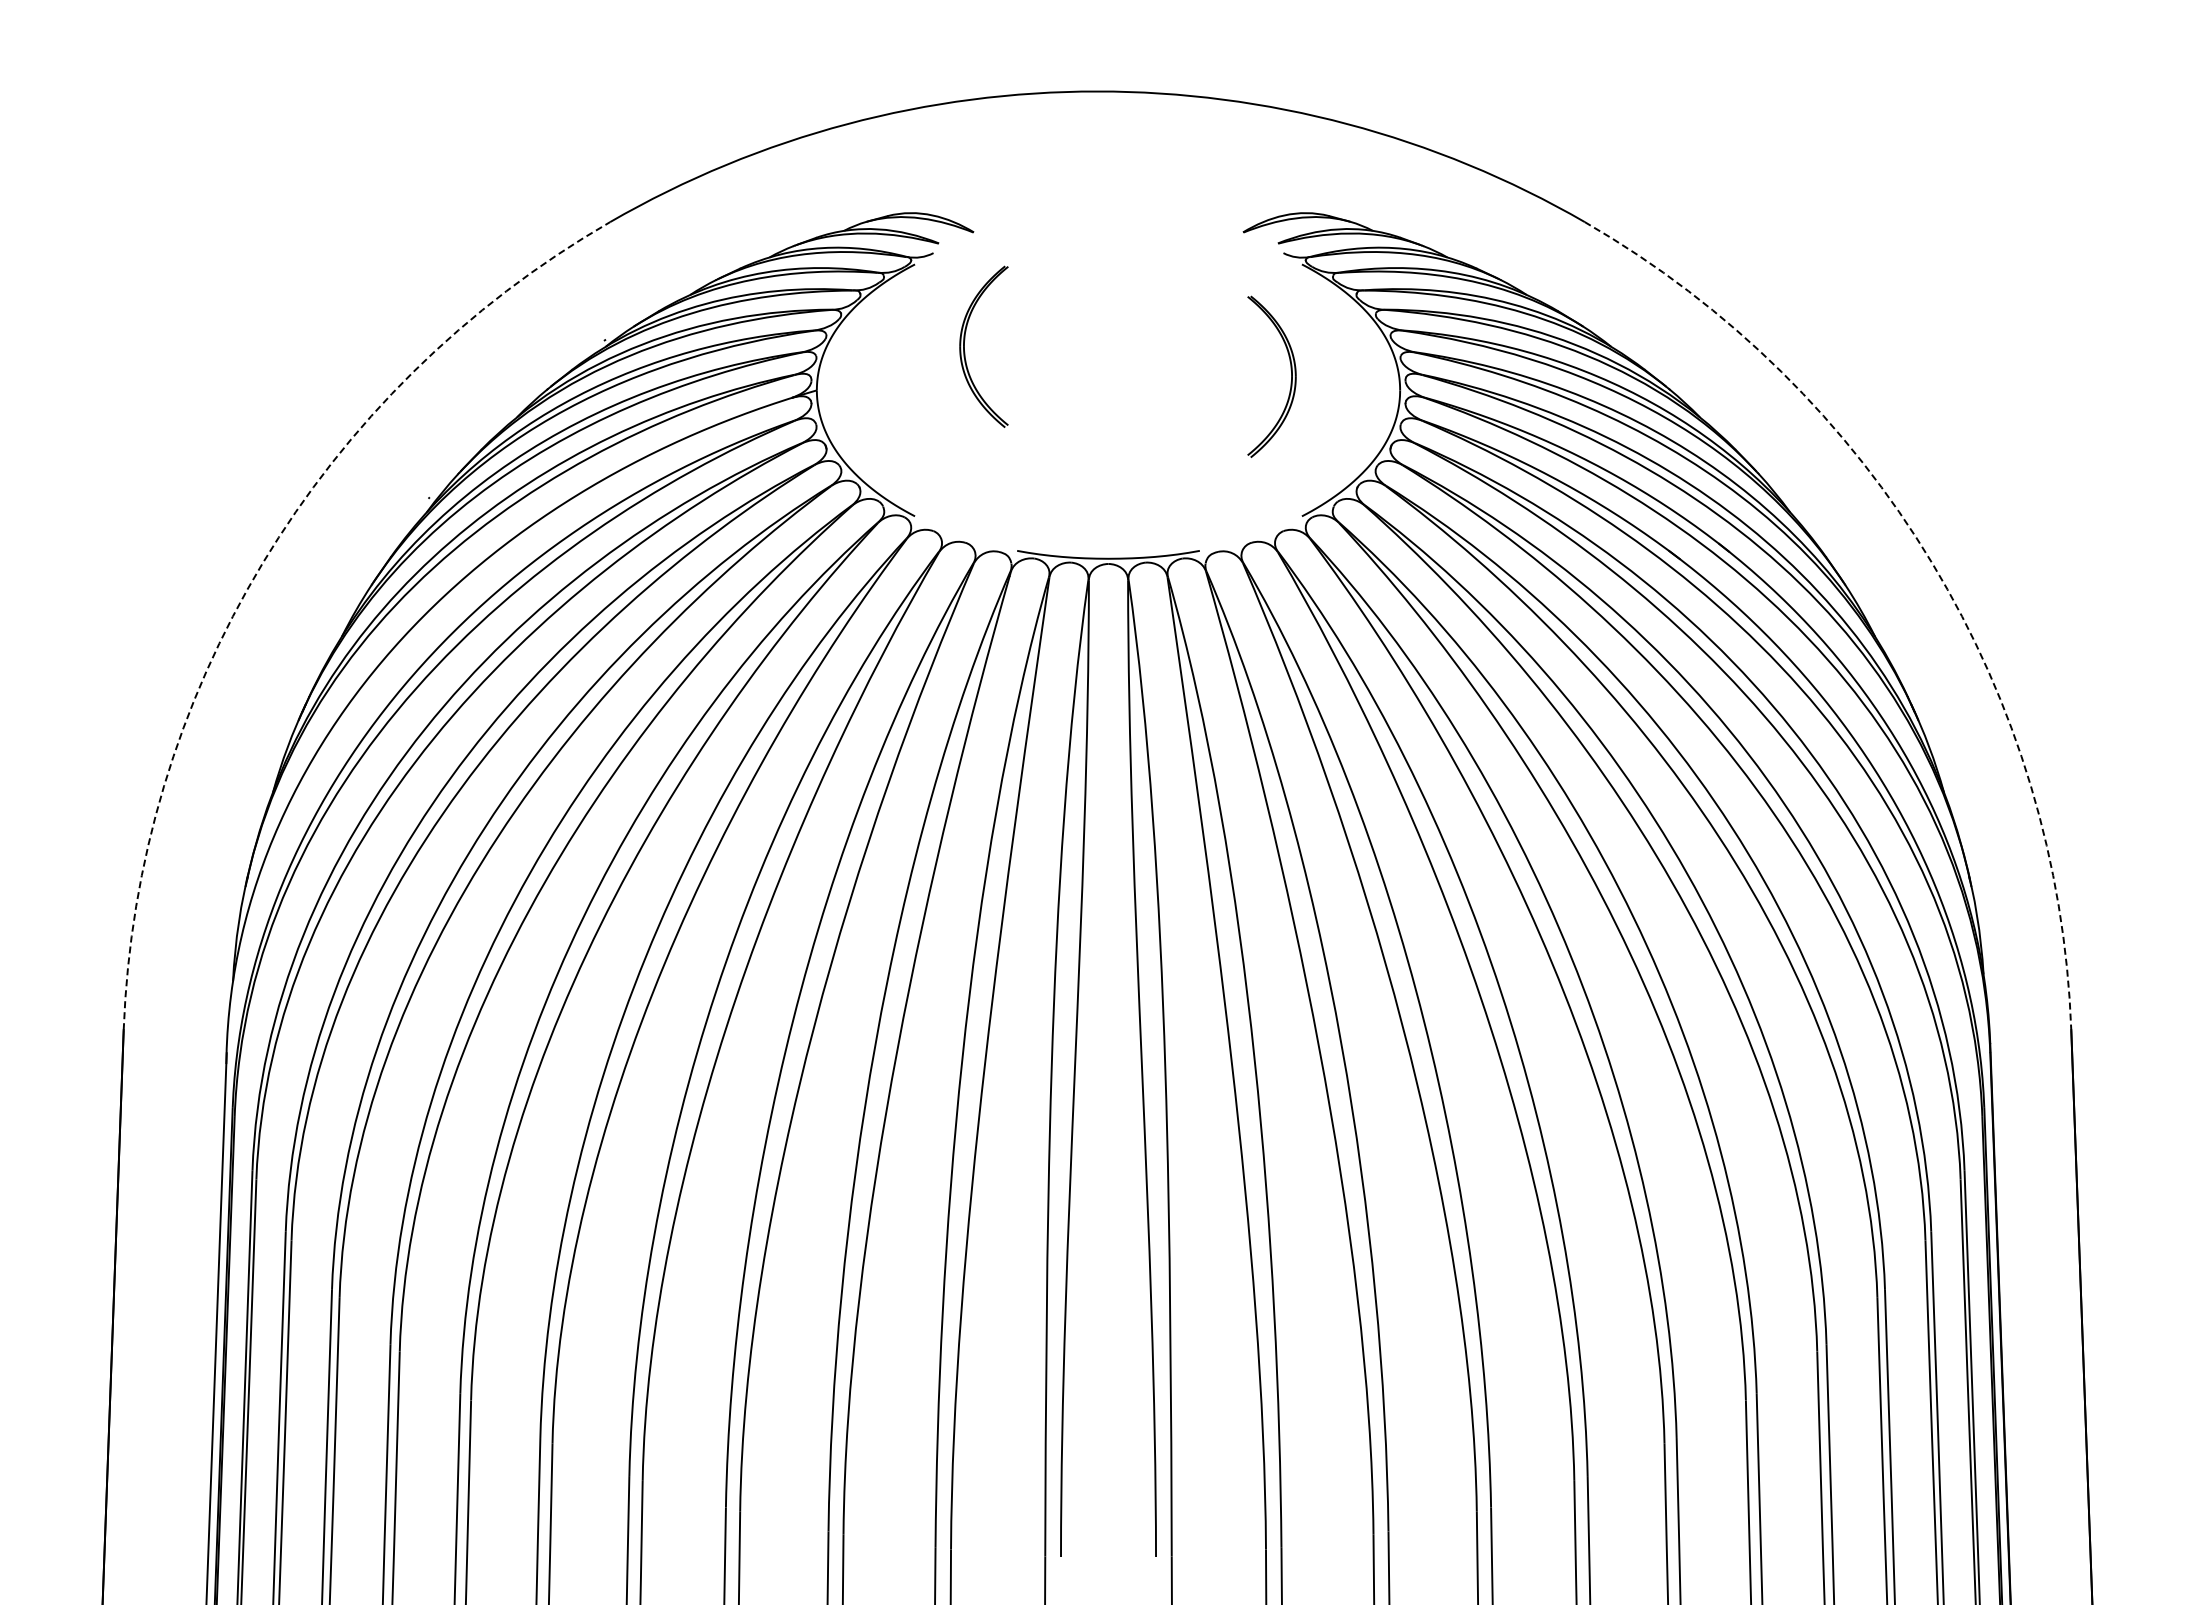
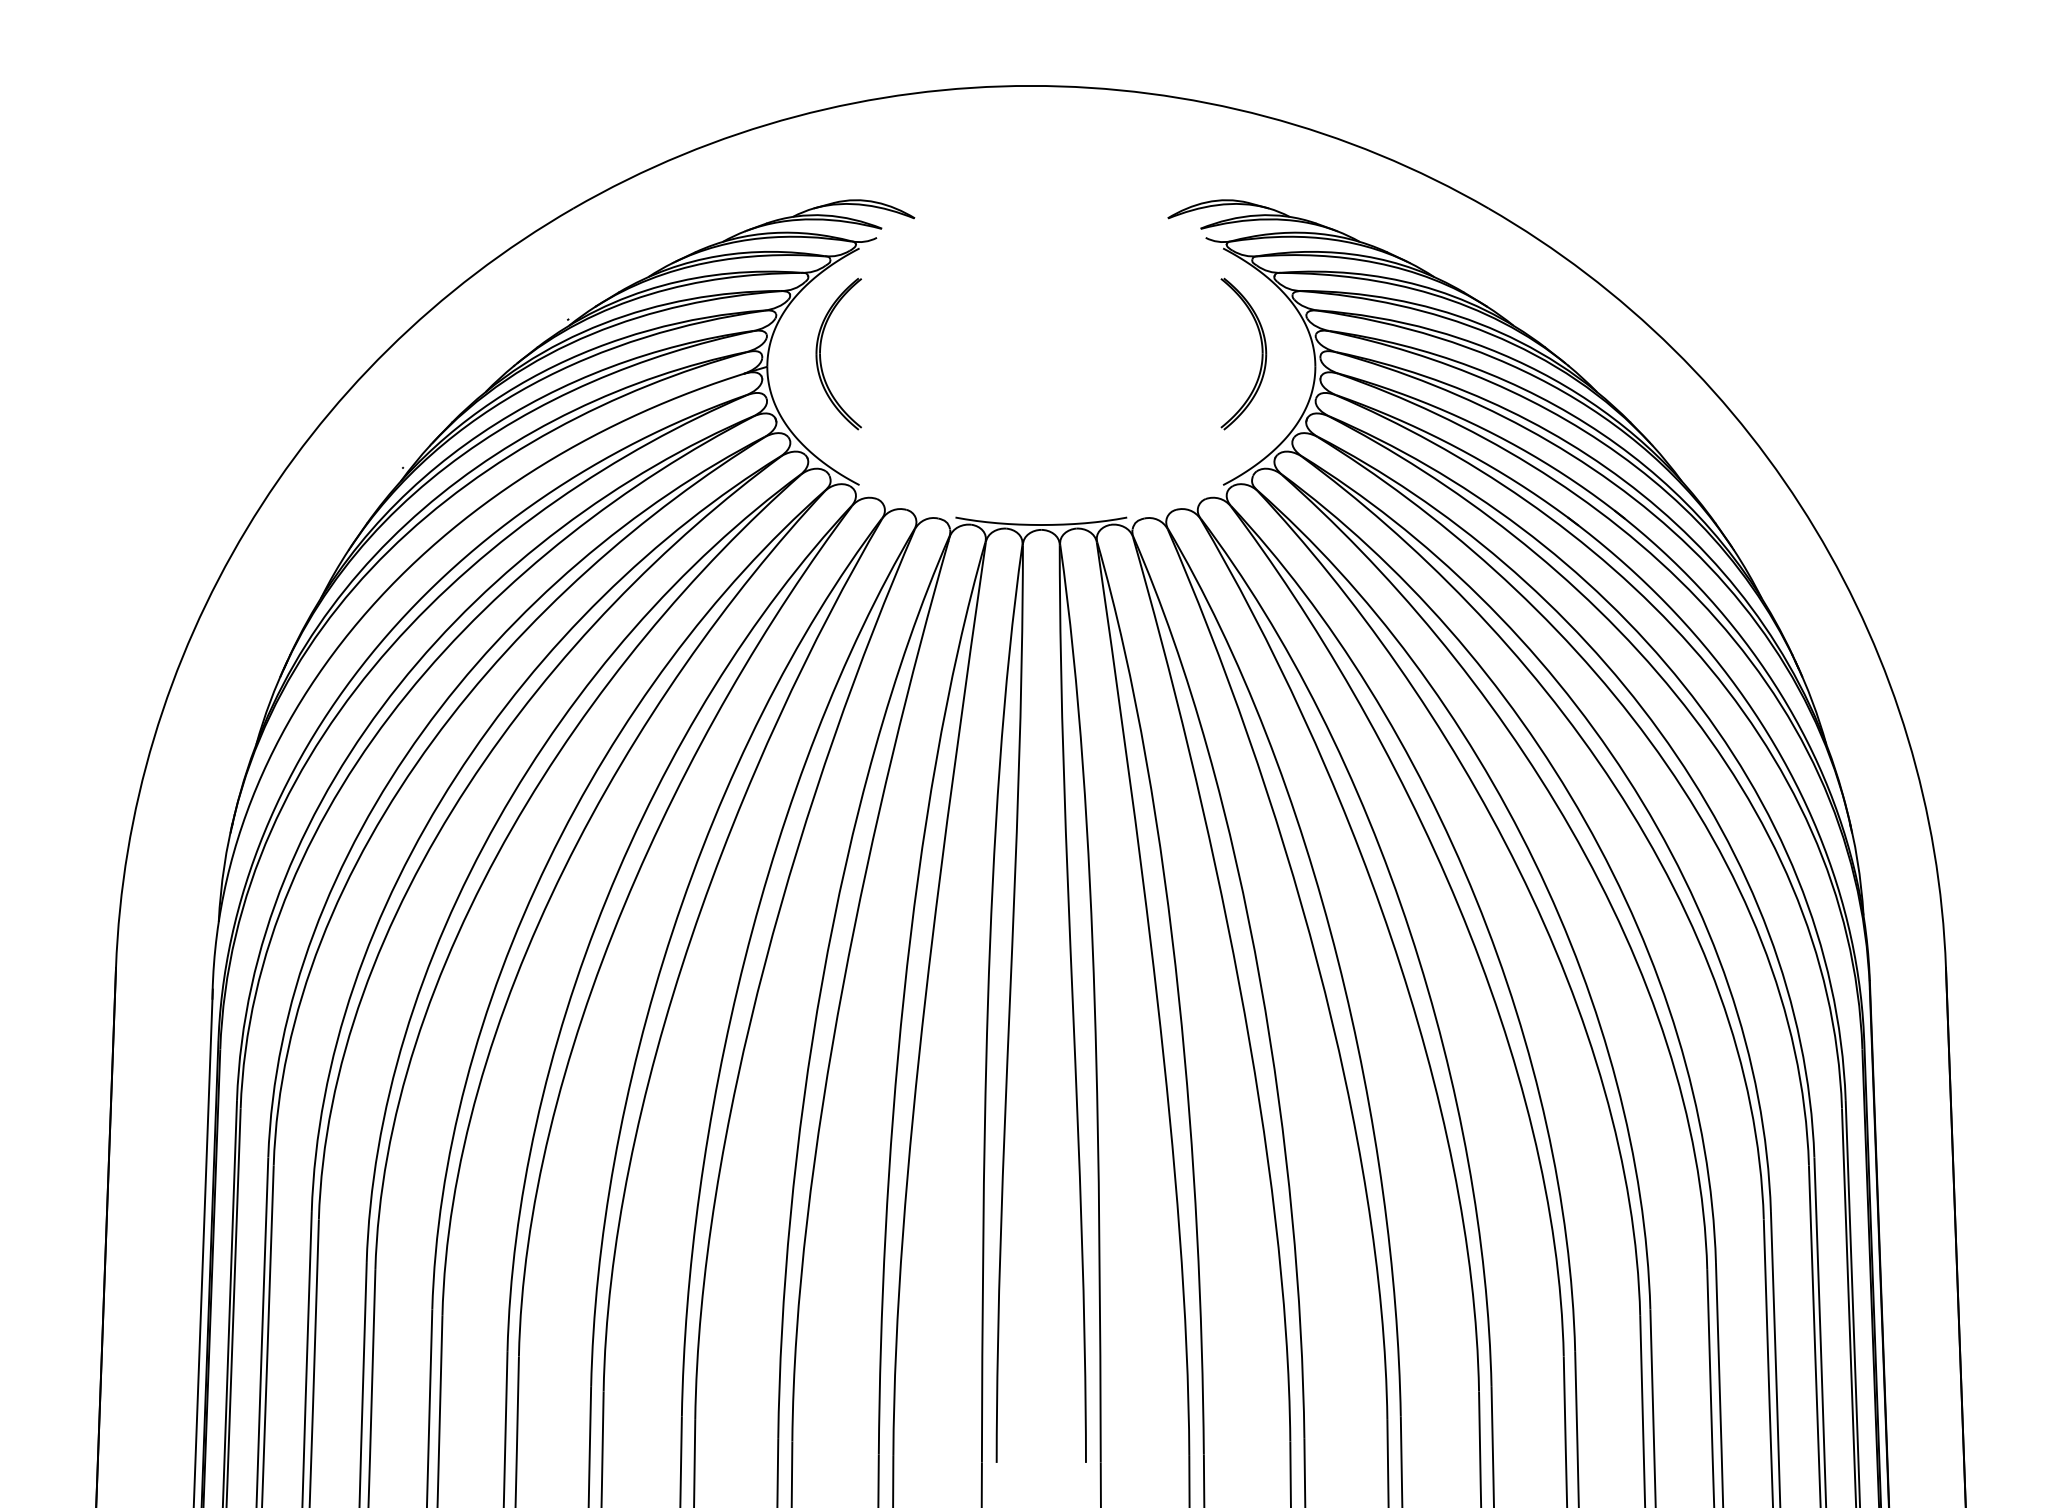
part: (965, 340) -> (821, 348), moved
part: (1290, 382) -> (1261, 359), moved
arc: (262, 563) -> (246, 529), dashed -> solid
arc: (1932, 563) -> (1815, 529), dashed -> solid

